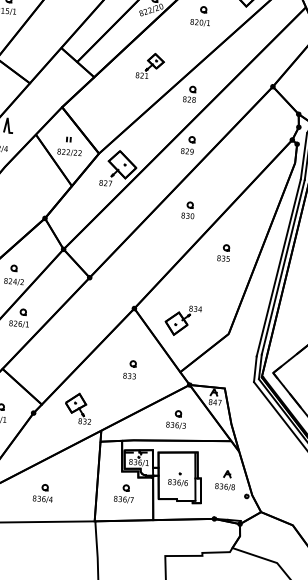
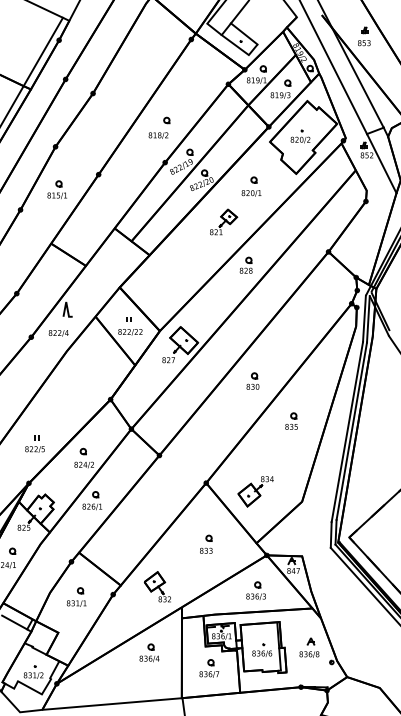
part: (151, 65) -> (224, 221), moved
part: (188, 144) -> (248, 315), removed
part: (43, 492) -> (149, 652), moved

